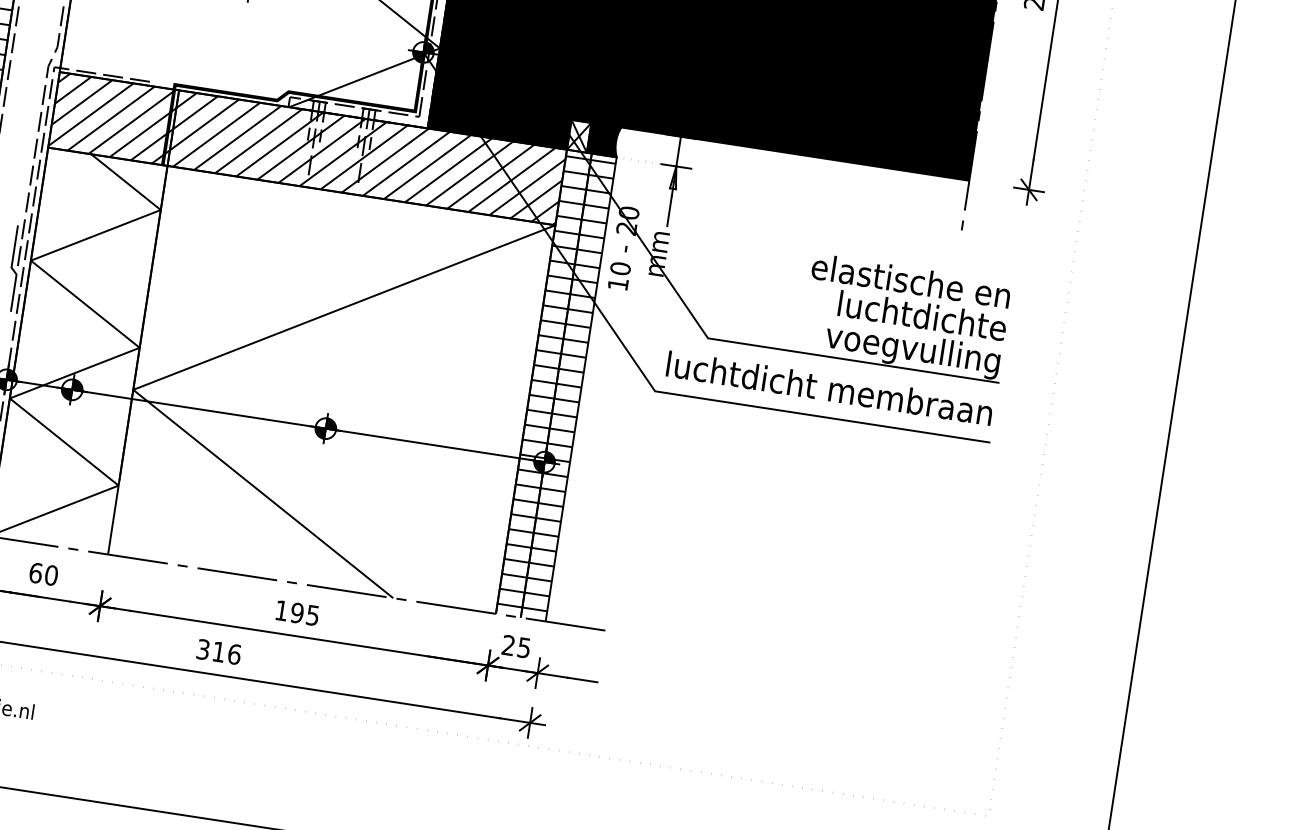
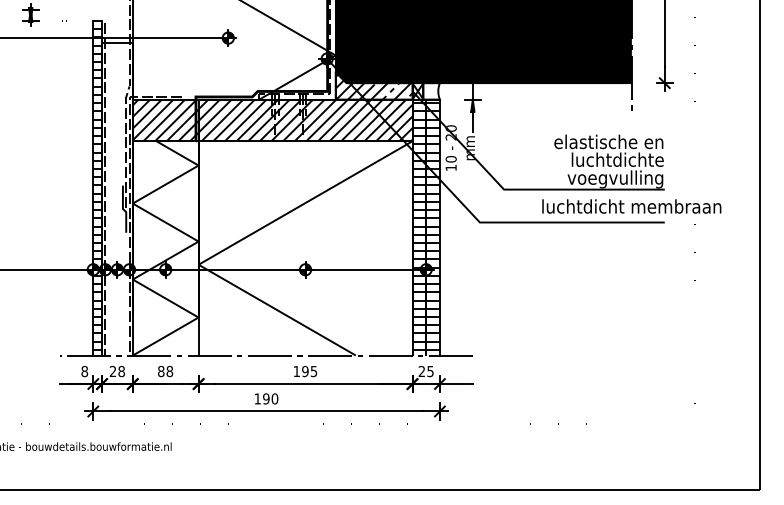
fill: (500, 113) -> (373, 85), removed
fill: (603, 140) -> (431, 91), removed
text: (829, 388) -> (631, 206), moved
text: (43, 572) -> (165, 370), 60 -> 88
text: (219, 651) -> (266, 398), 316 -> 190

